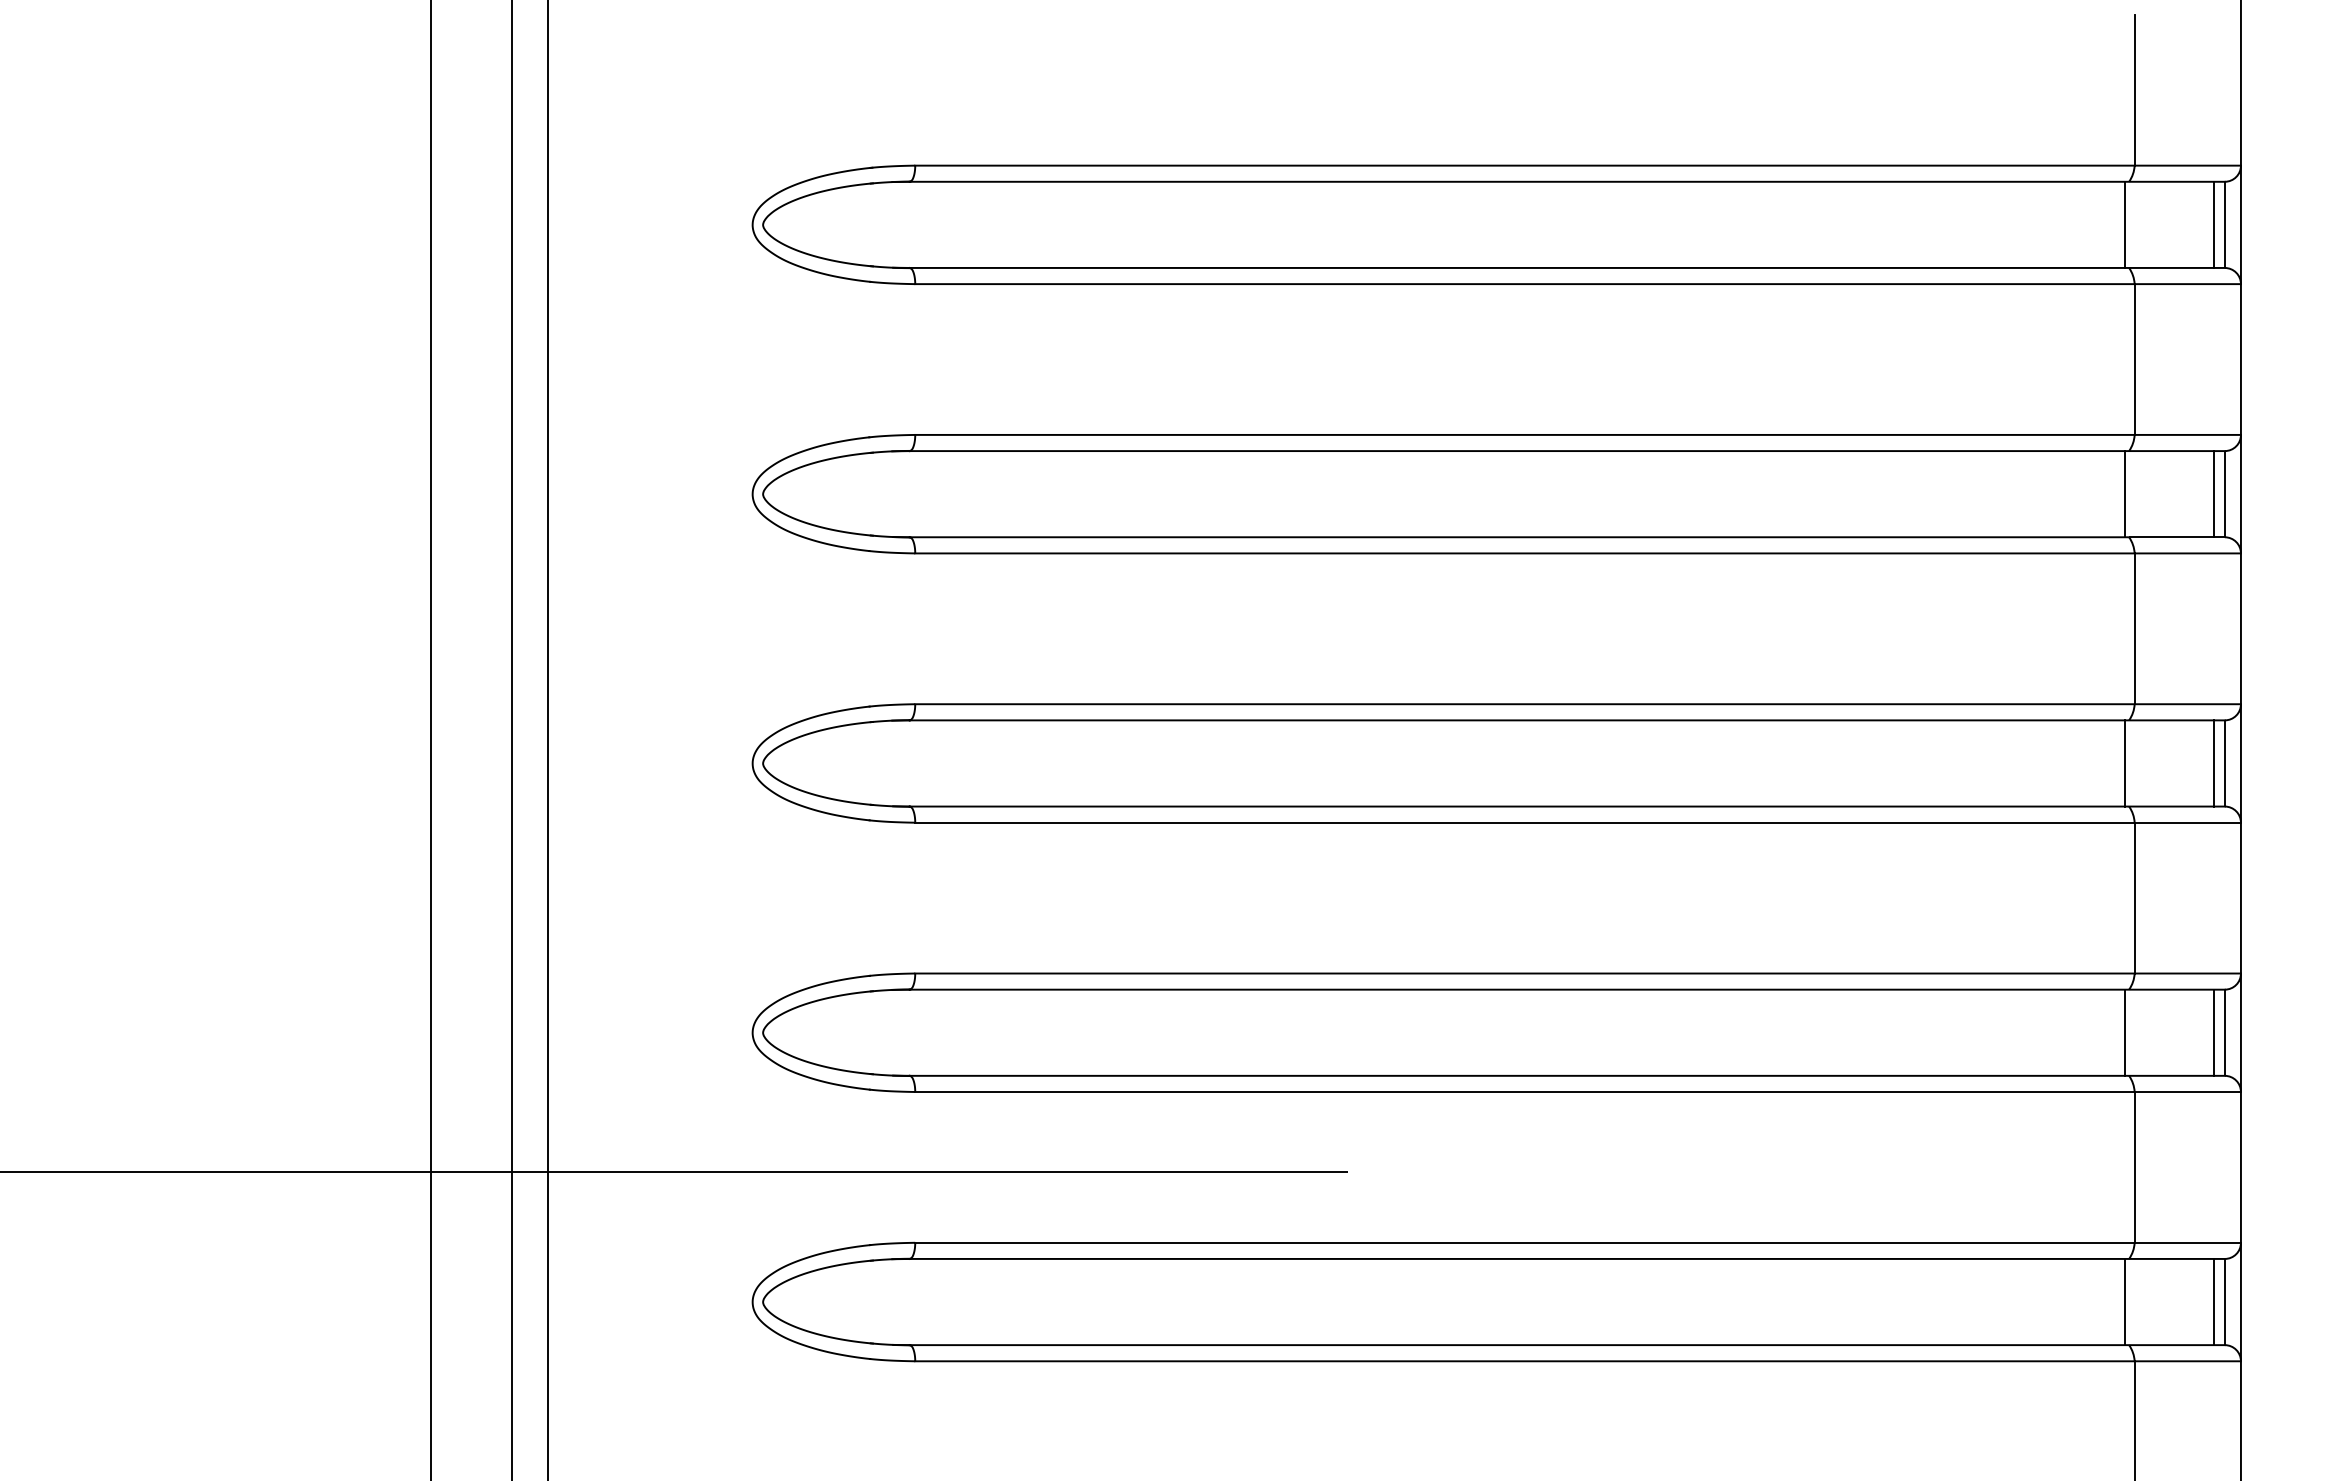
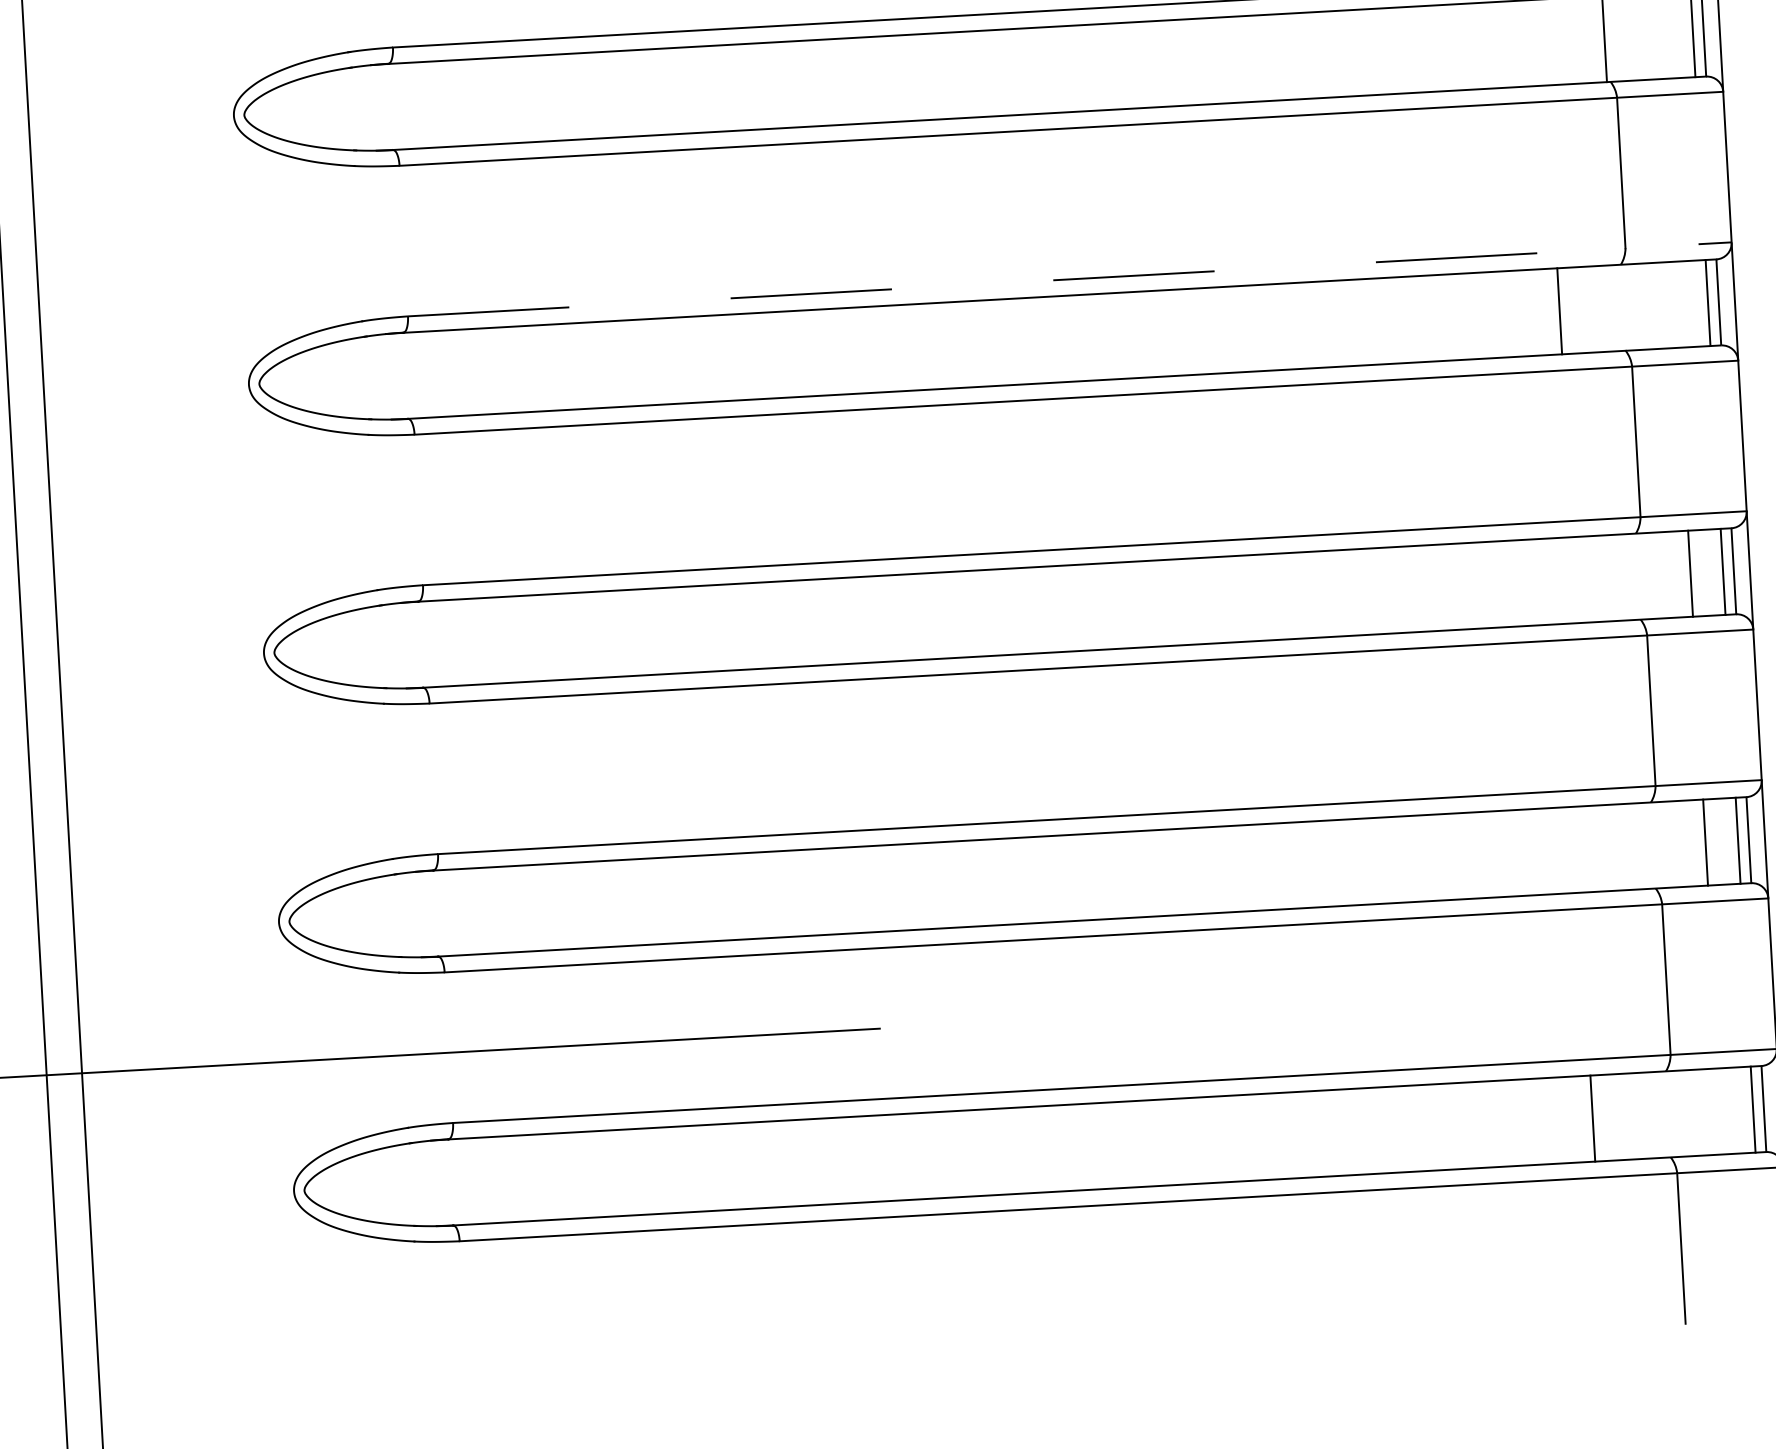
line: (1578, 434) -> (1070, 278), solid -> dashed
line: (2125, 494) -> (1559, 311), moved
line: (2125, 763) -> (1690, 573), moved
line: (2125, 1032) -> (1705, 842), moved
line: (2125, 1301) -> (1592, 1118), moved

